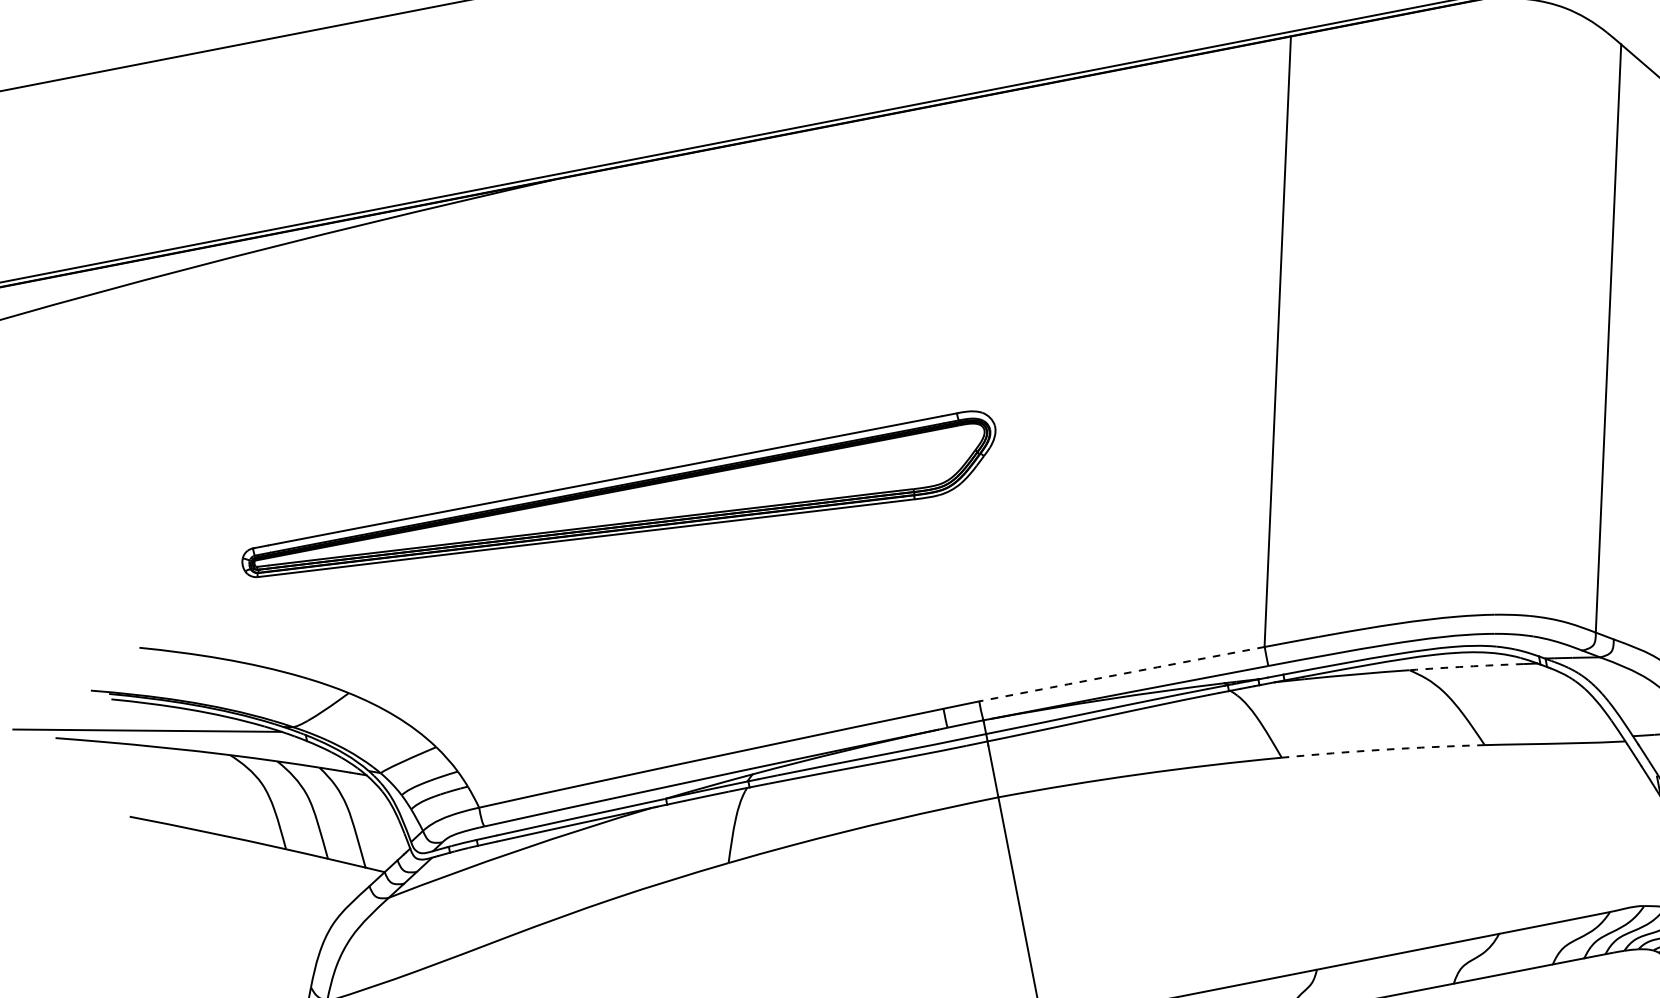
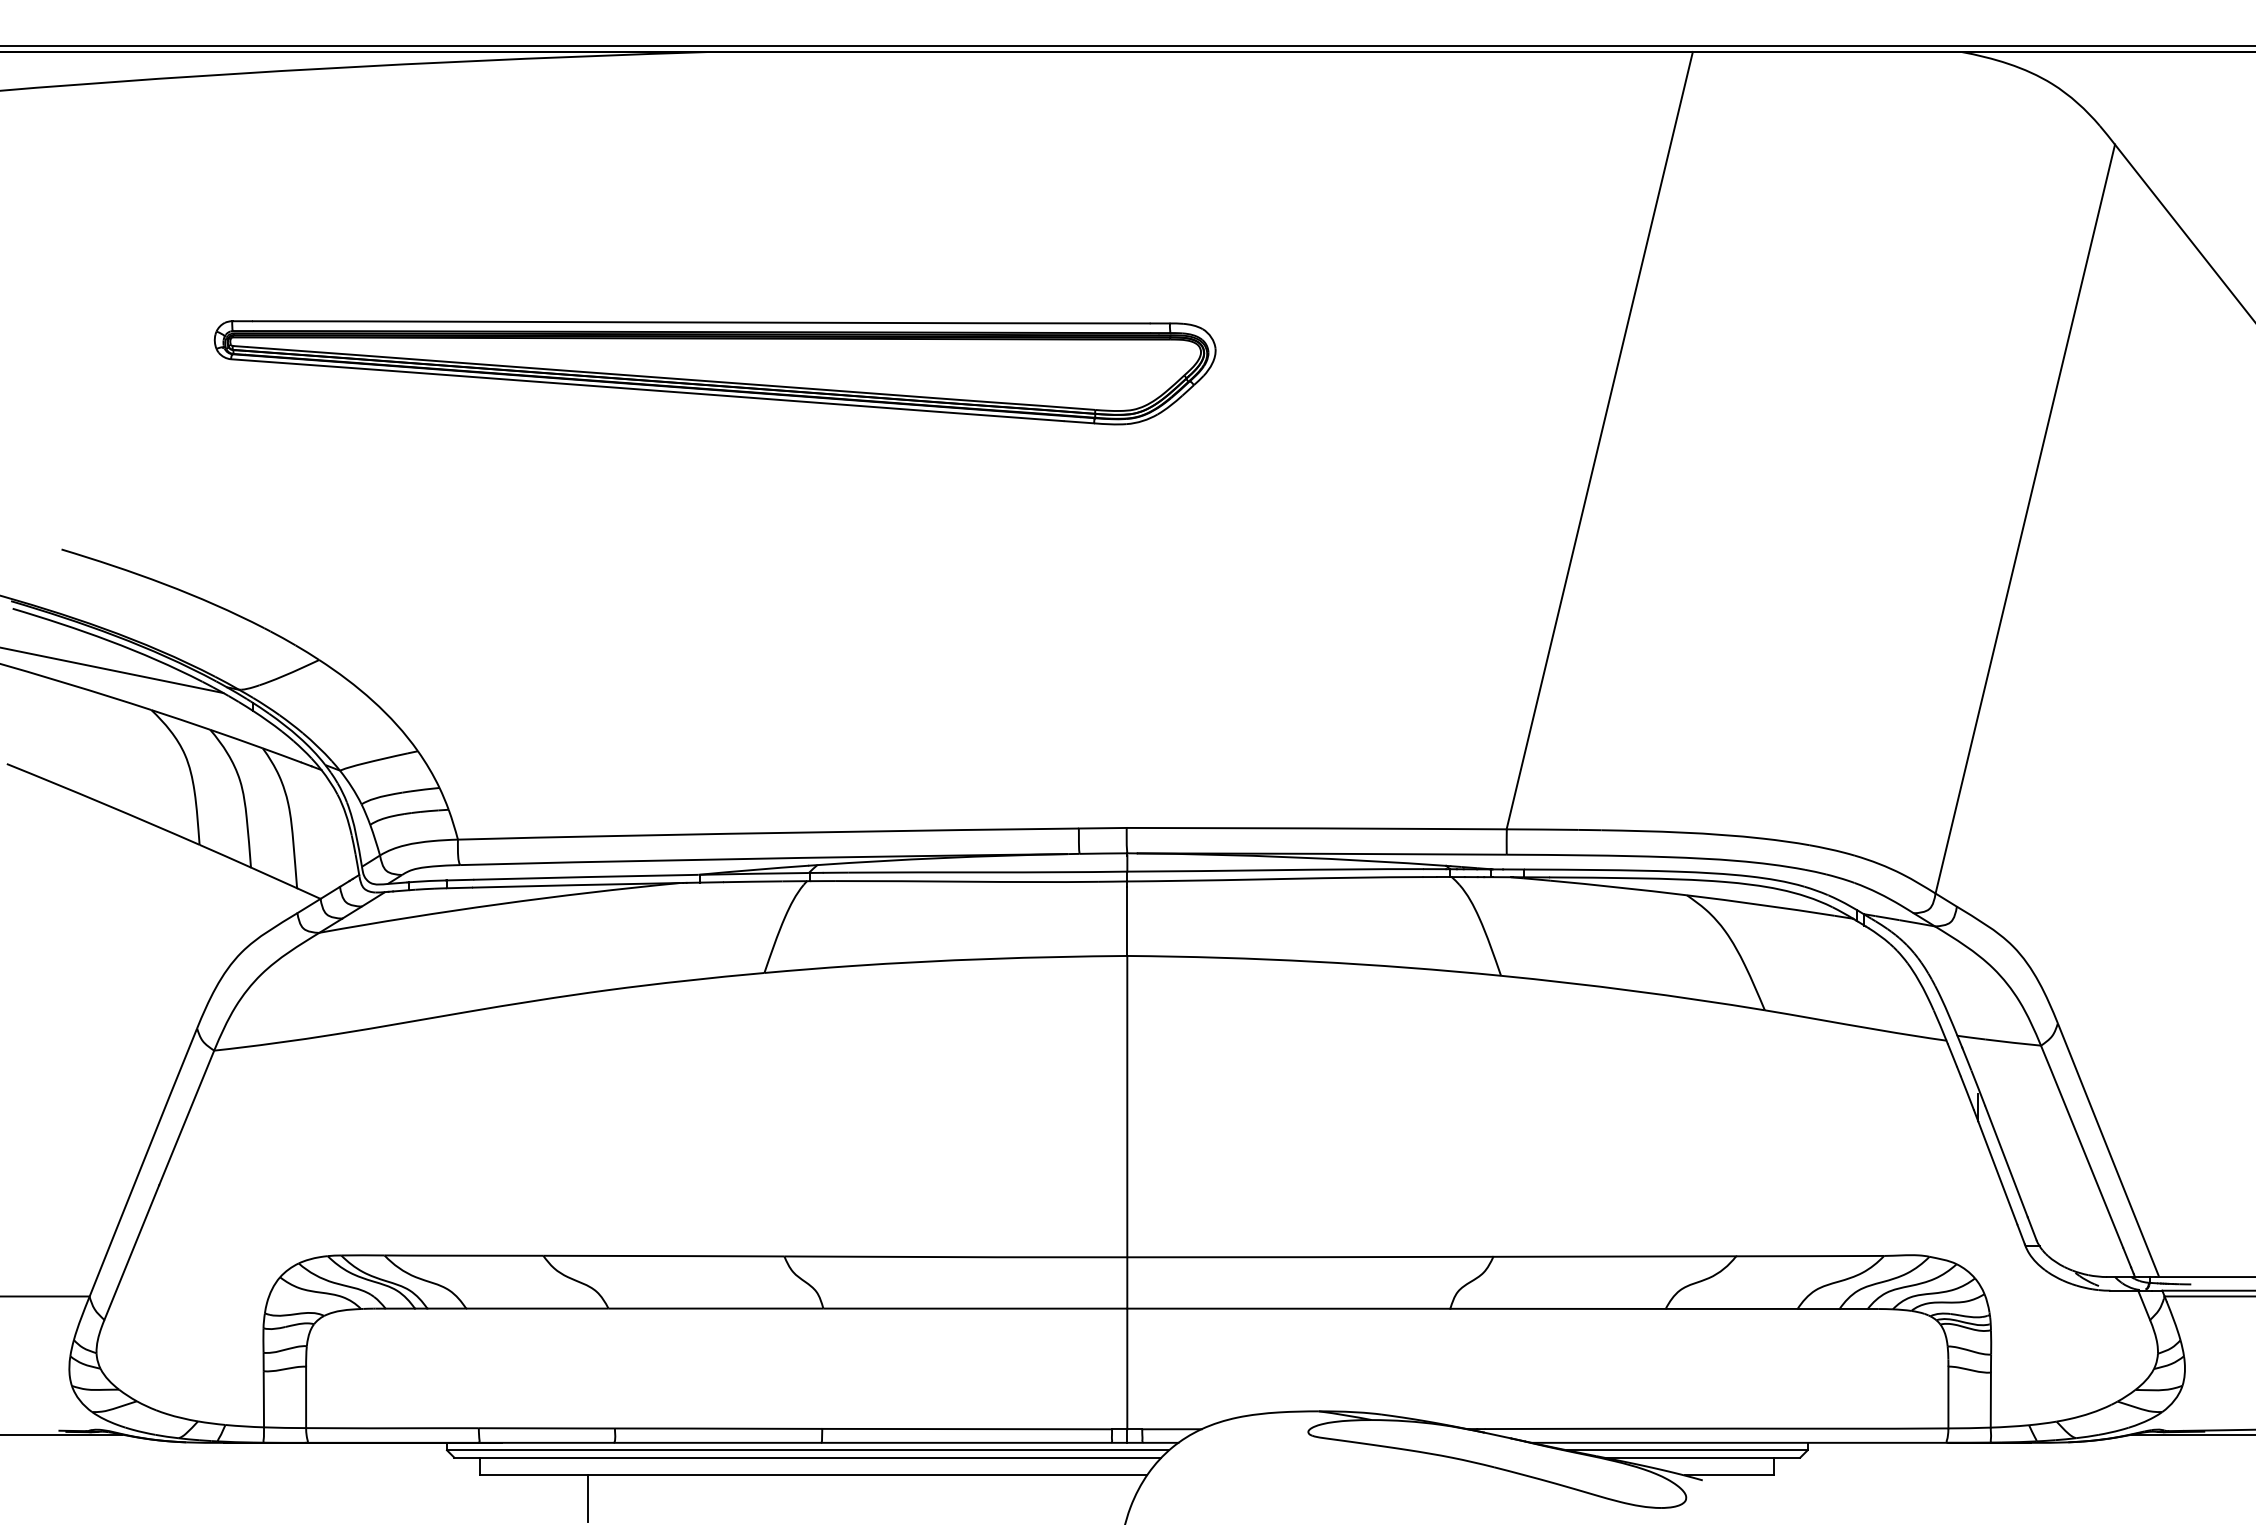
part: (622, 516) -> (714, 372), moved
arc: (1466, 666) -> (1760, 904), dashed -> solid
arc: (1121, 674) -> (1316, 828), dashed -> solid
arc: (1383, 749) -> (1633, 990), dashed -> solid

